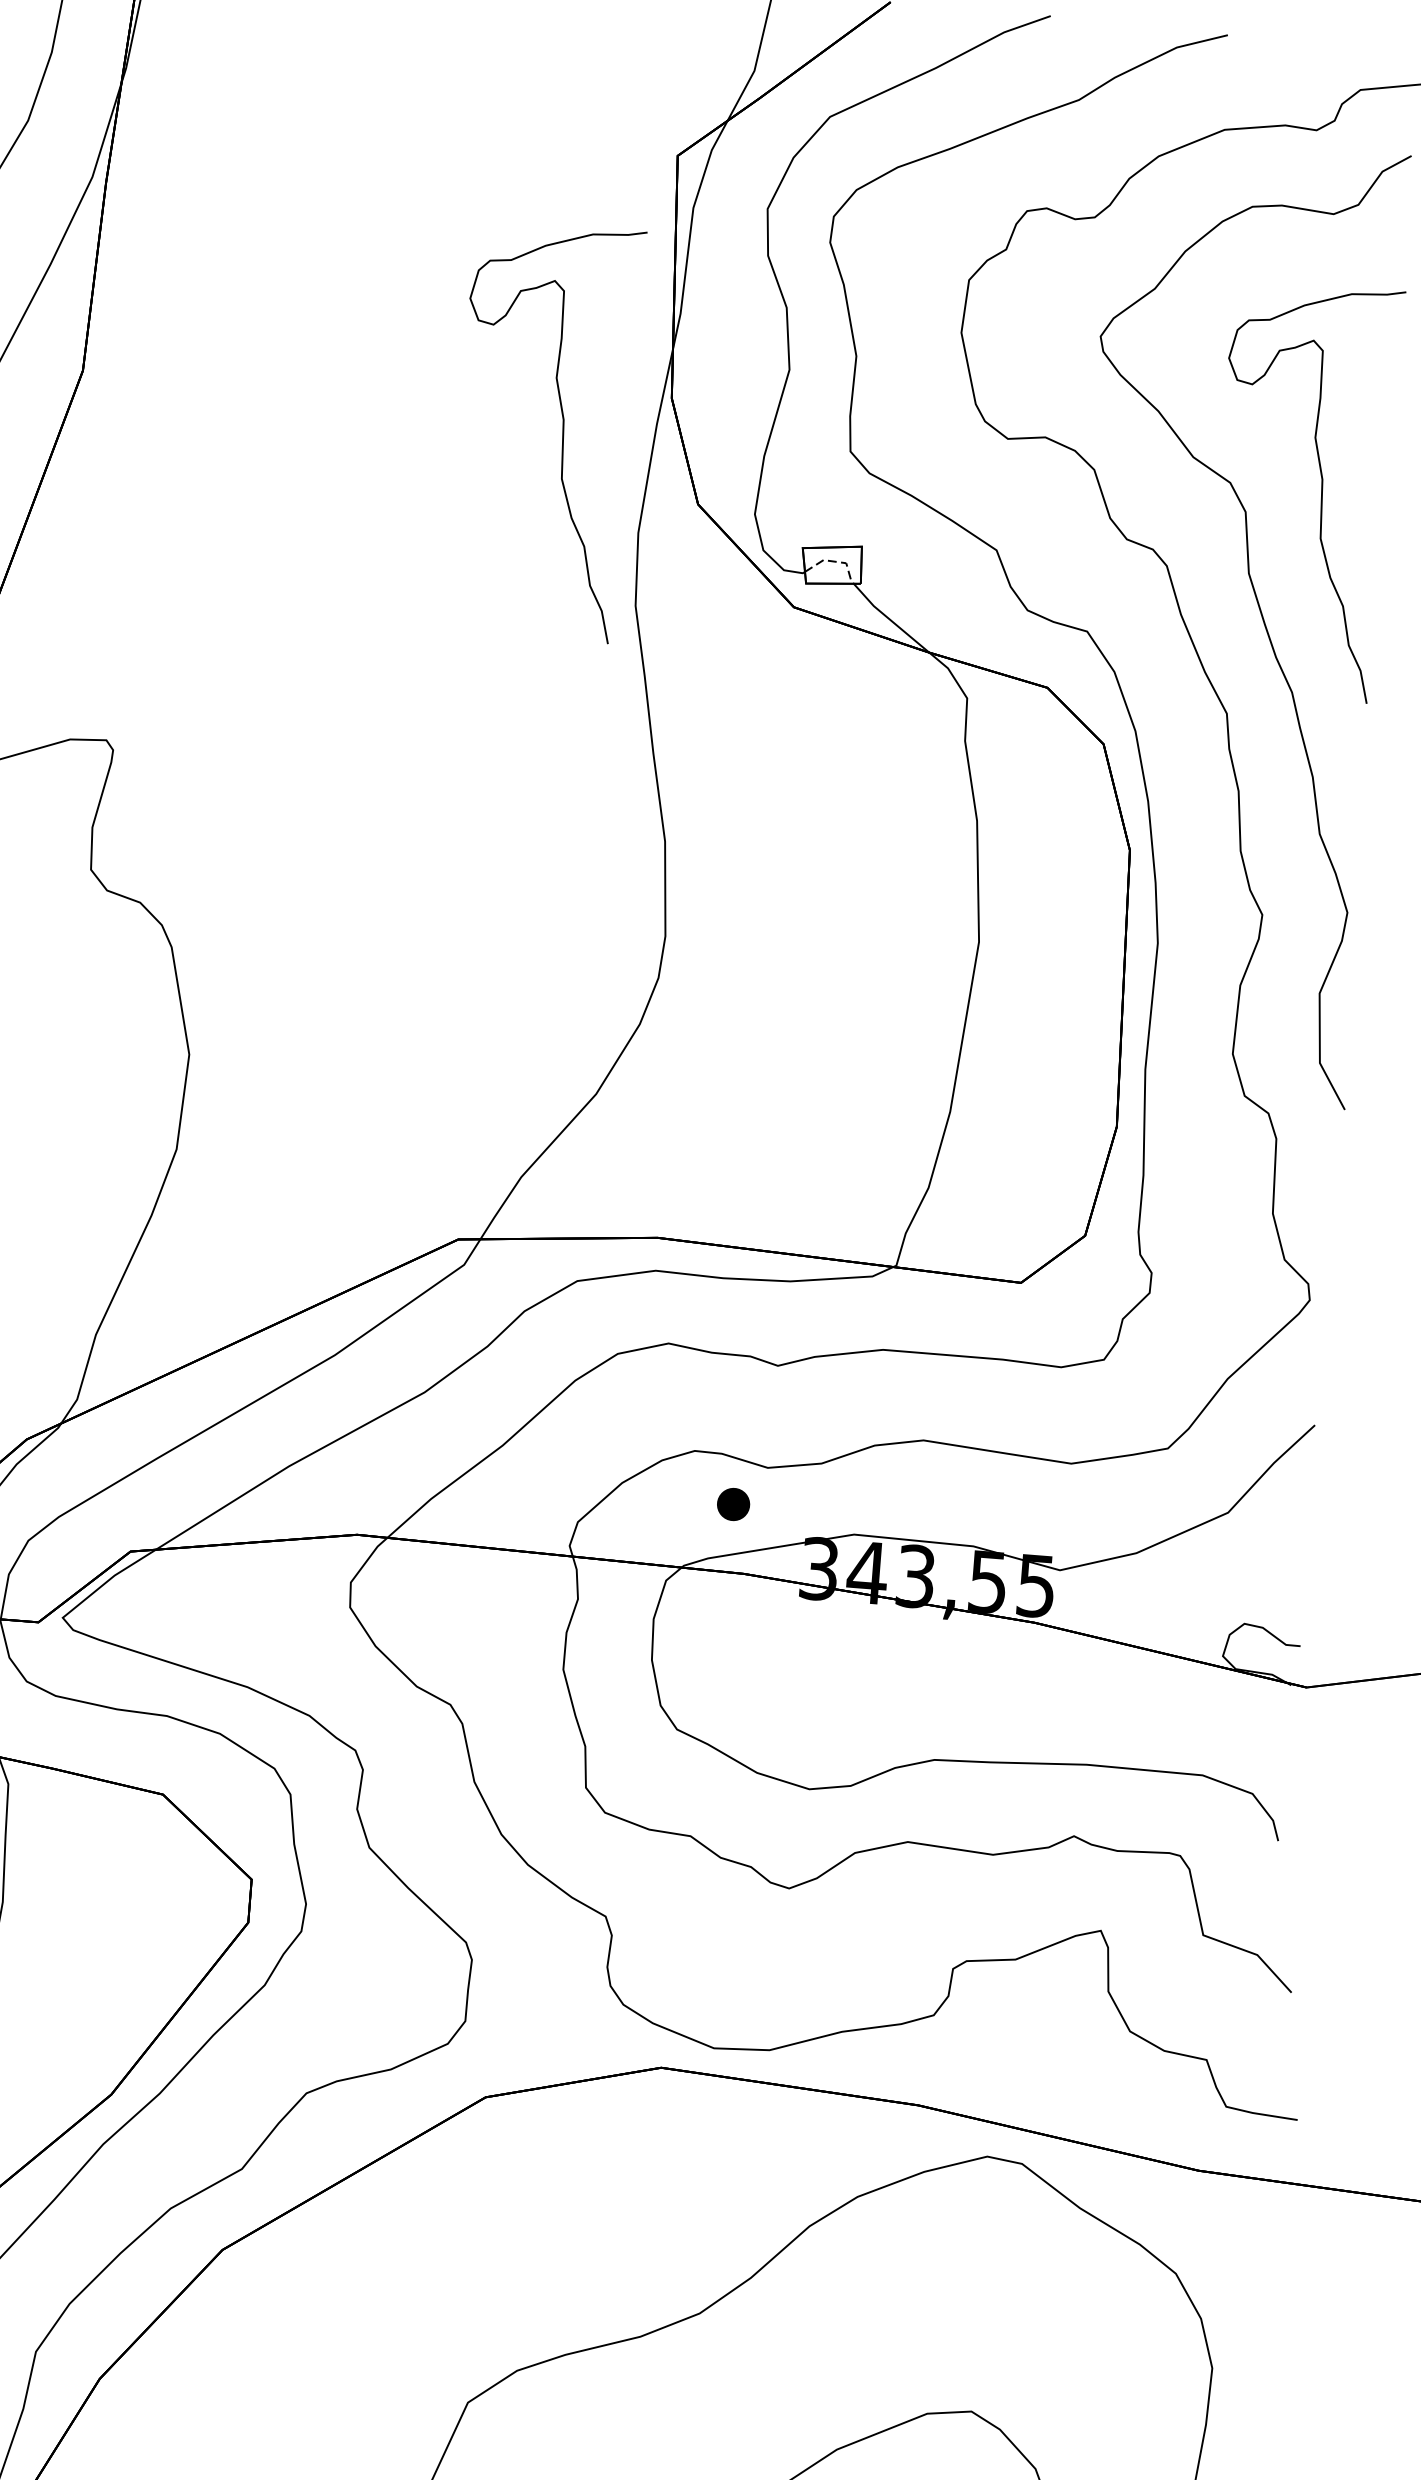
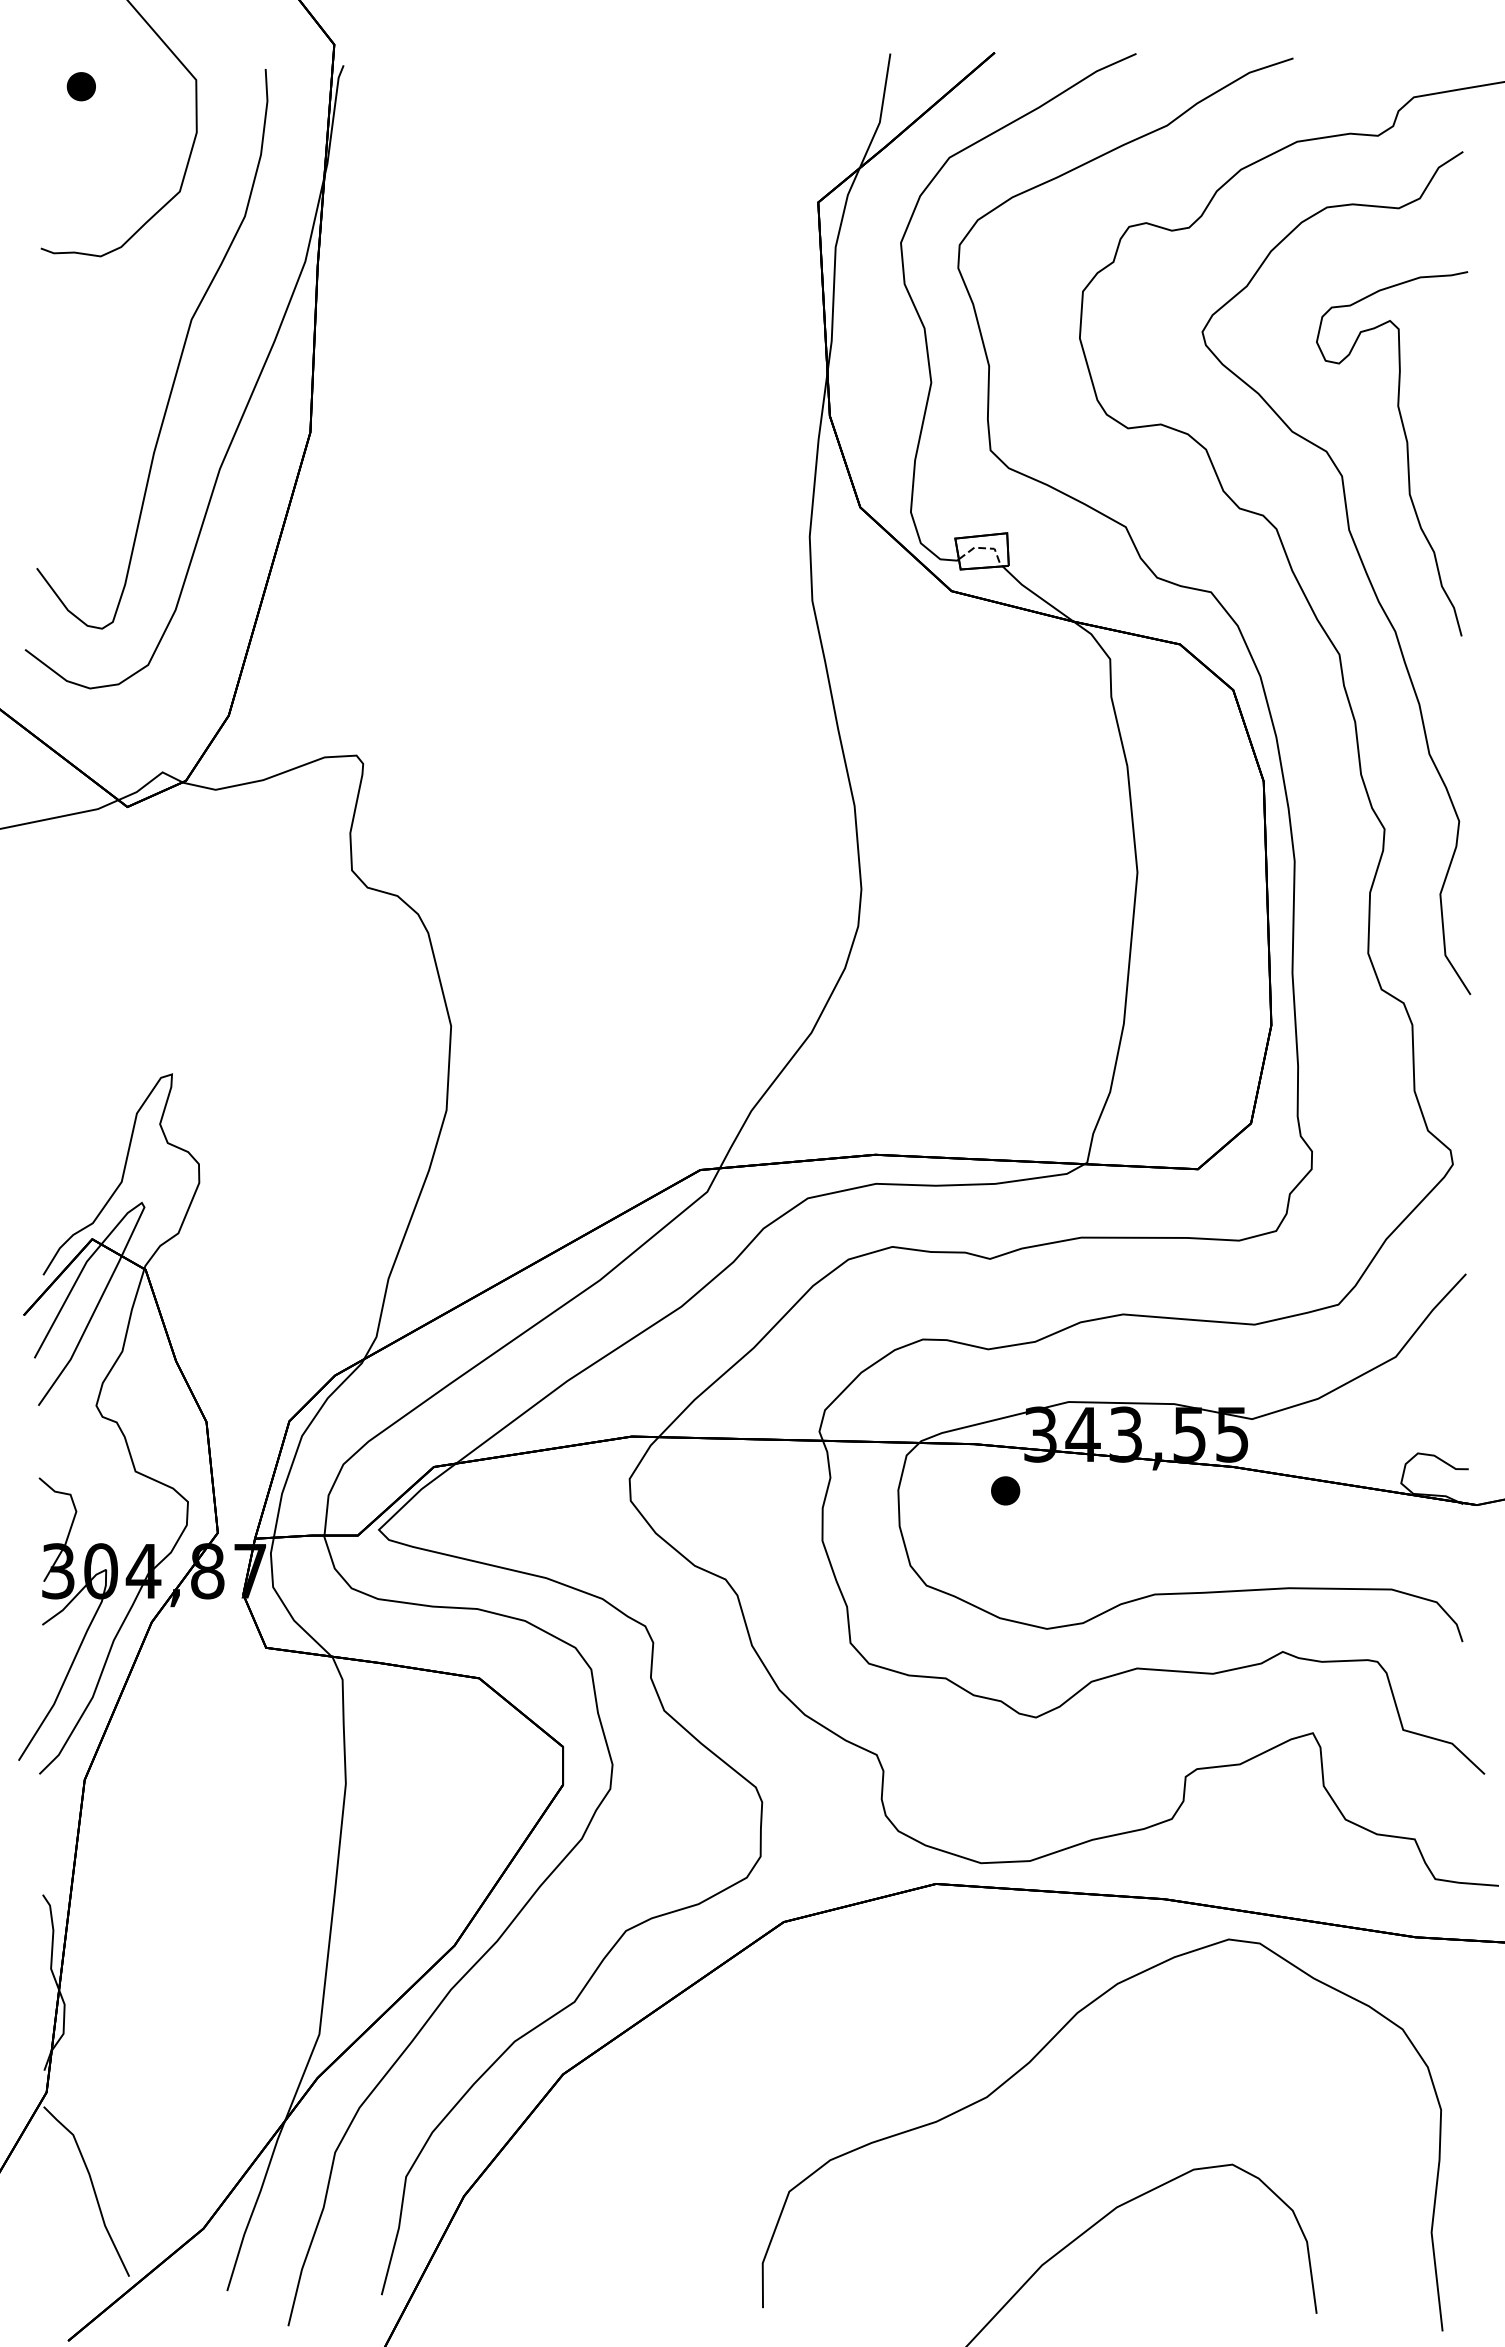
curve: (561, 432) -> (735, 453), removed
part: (733, 1504) -> (1005, 1490), moved

